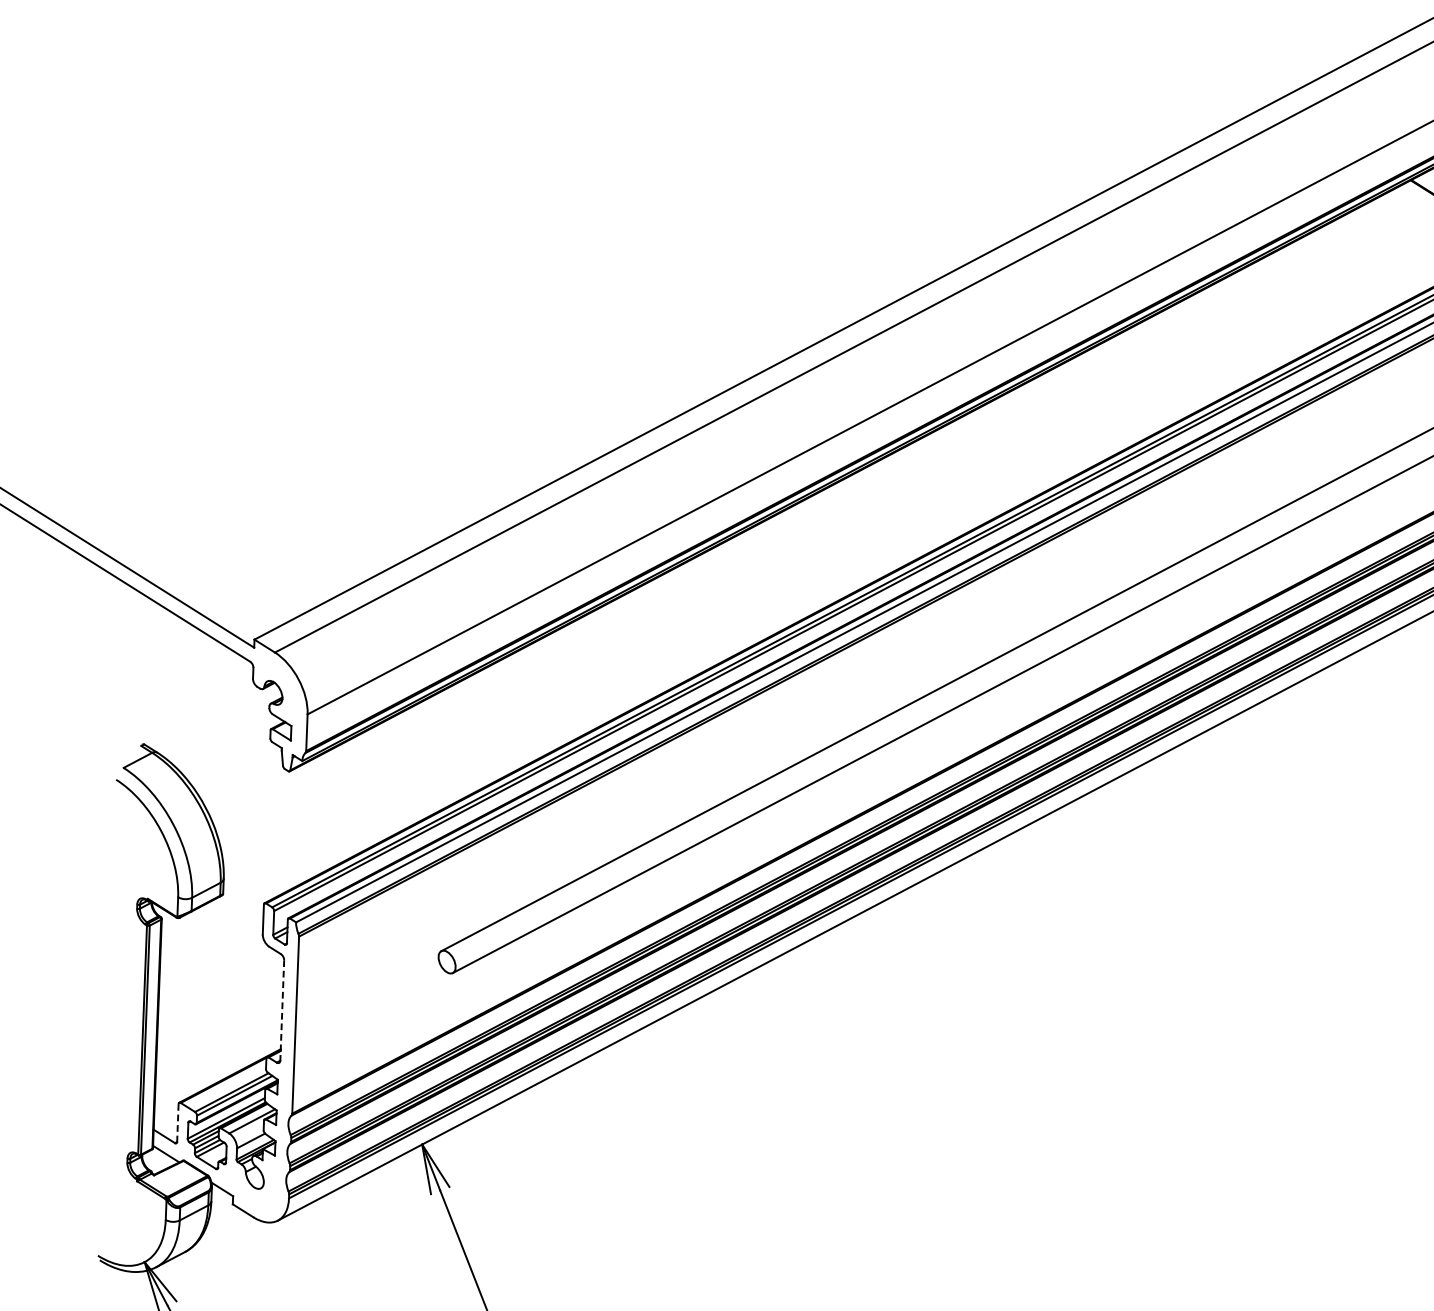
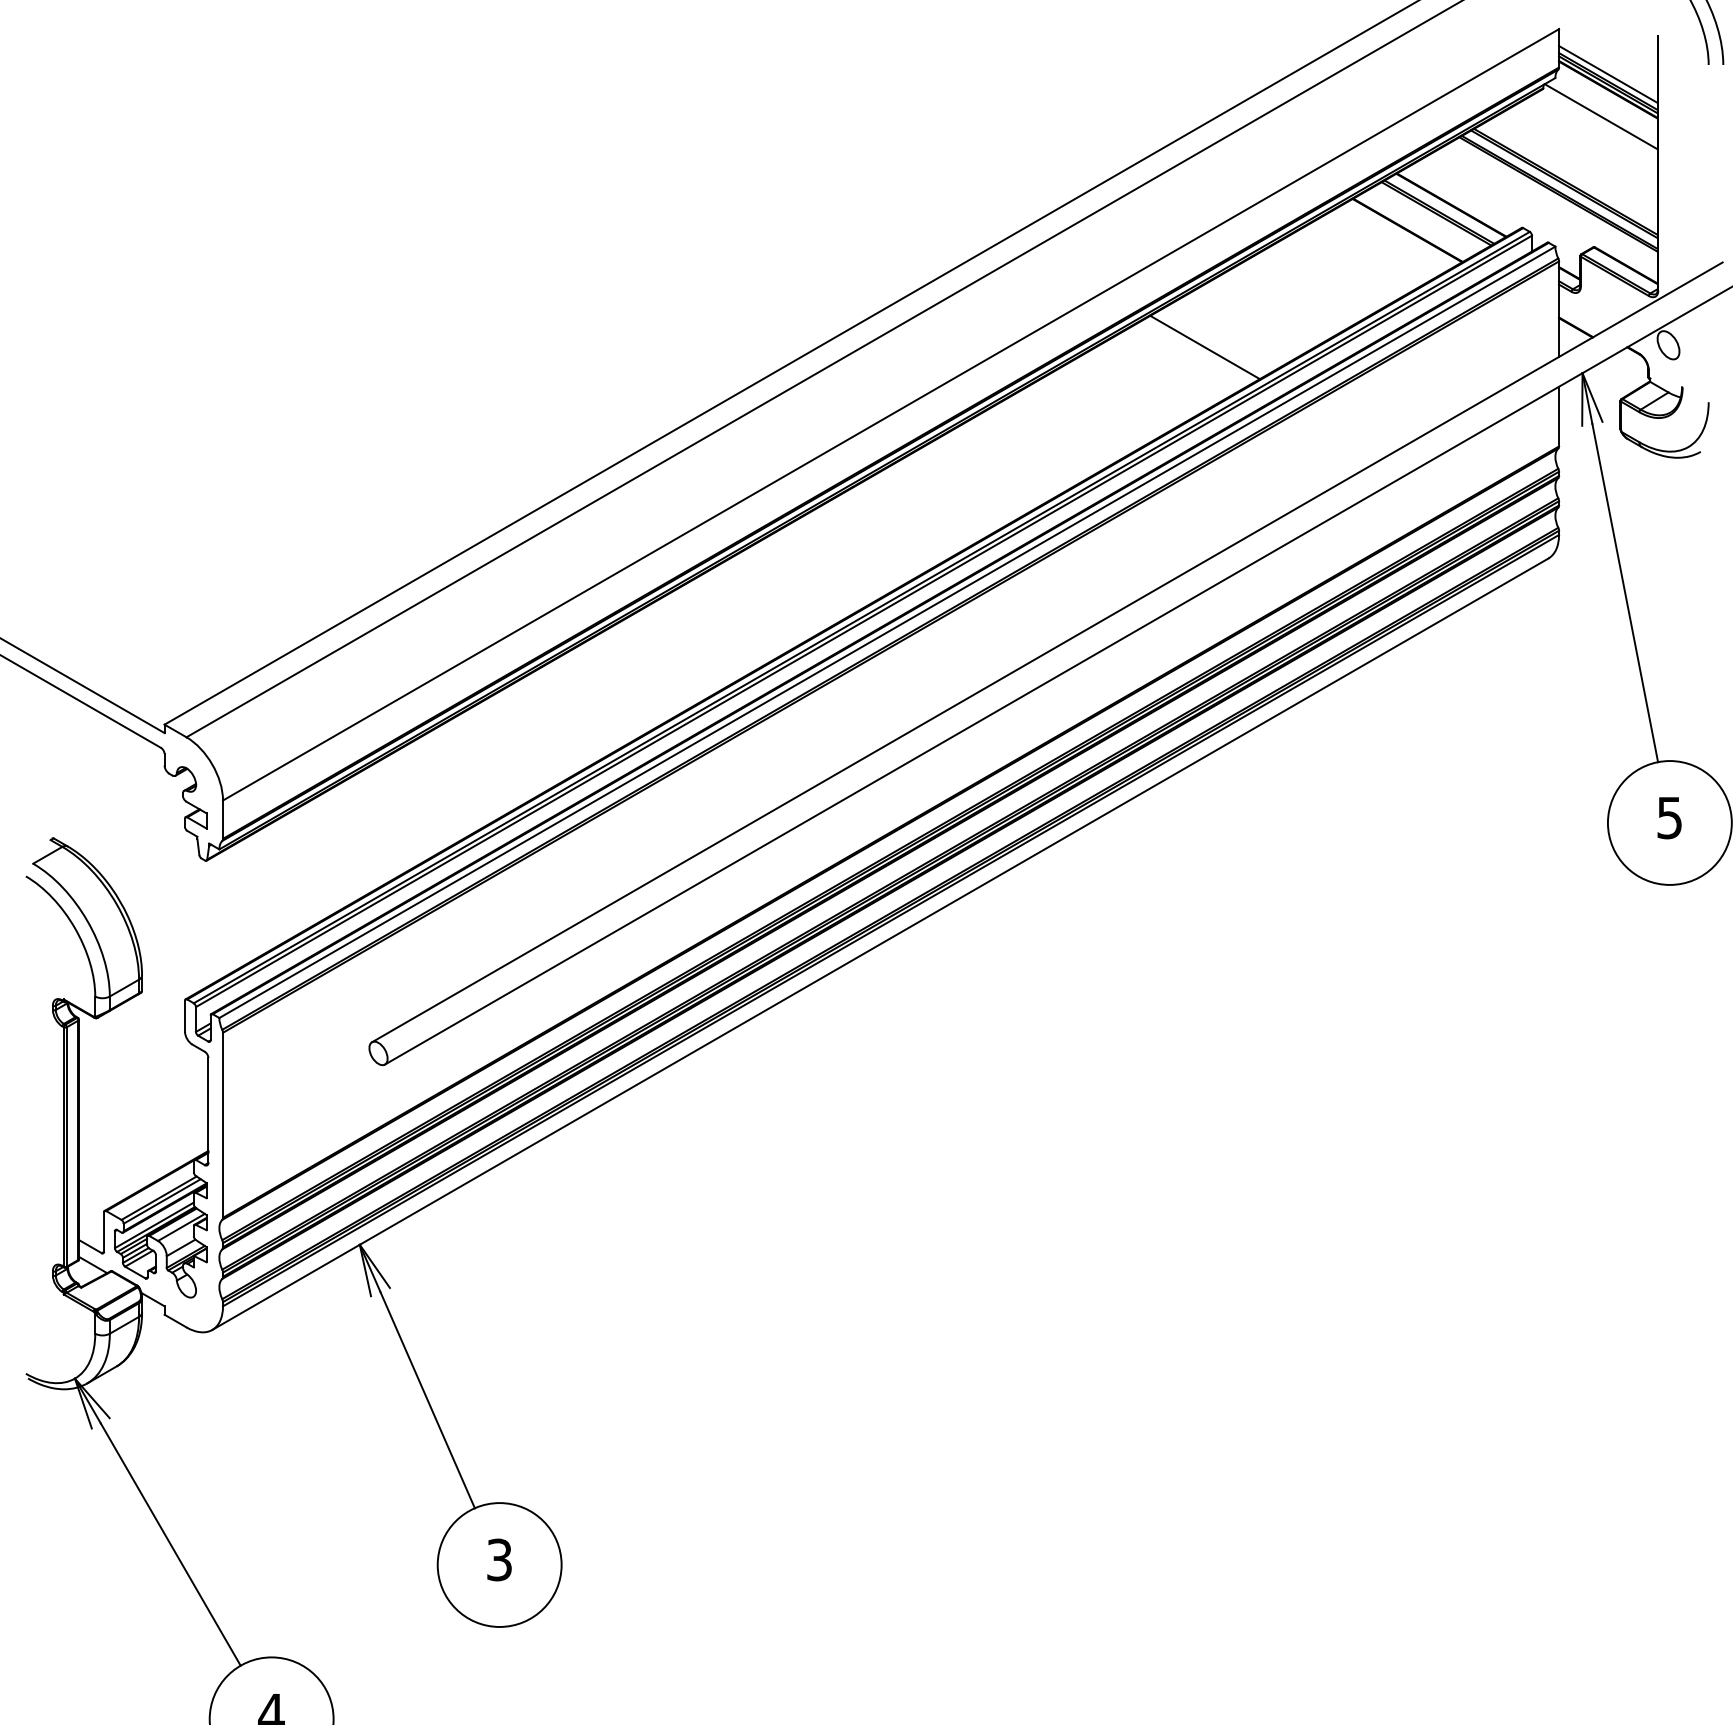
line: (1263, 316) -> (1204, 347), added
line: (282, 1011) -> (208, 1111), dashed -> solid
line: (178, 1123) -> (104, 1232), dashed -> solid

